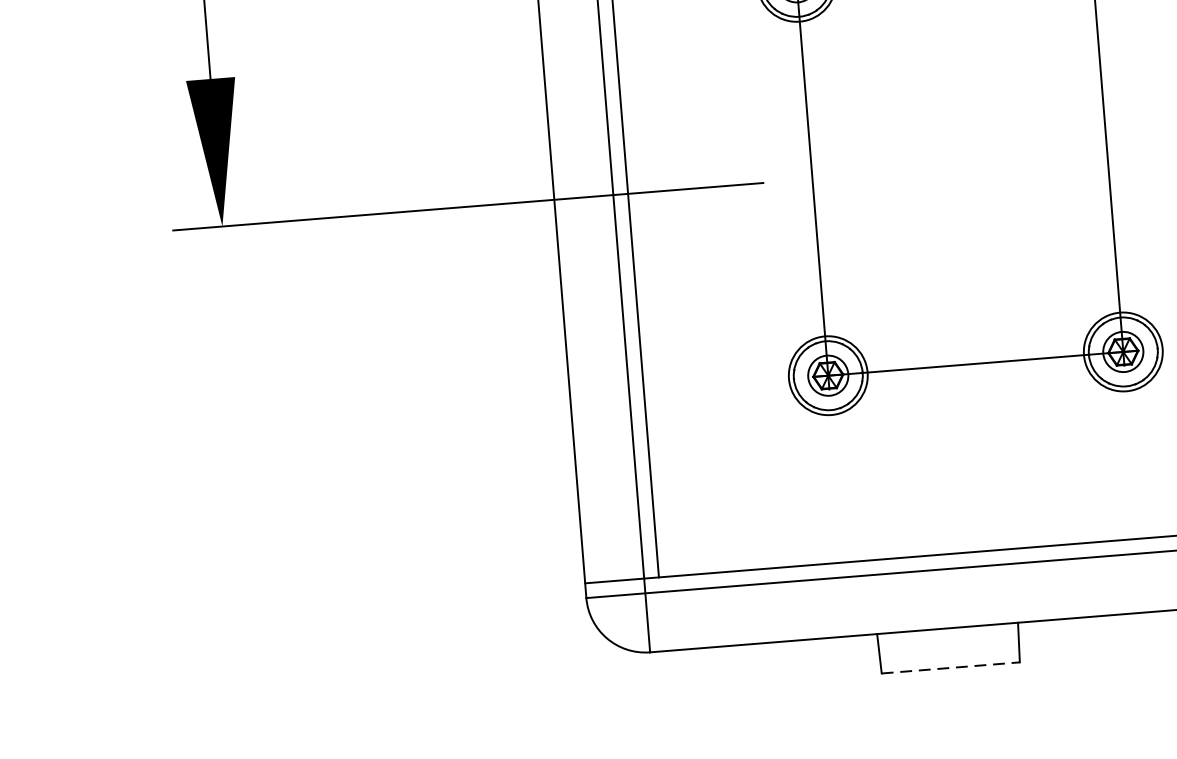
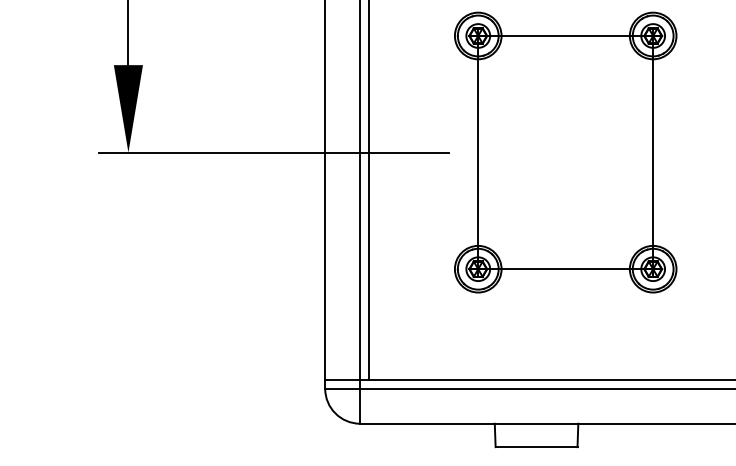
line: (950, 668) -> (536, 447), dashed -> solid

